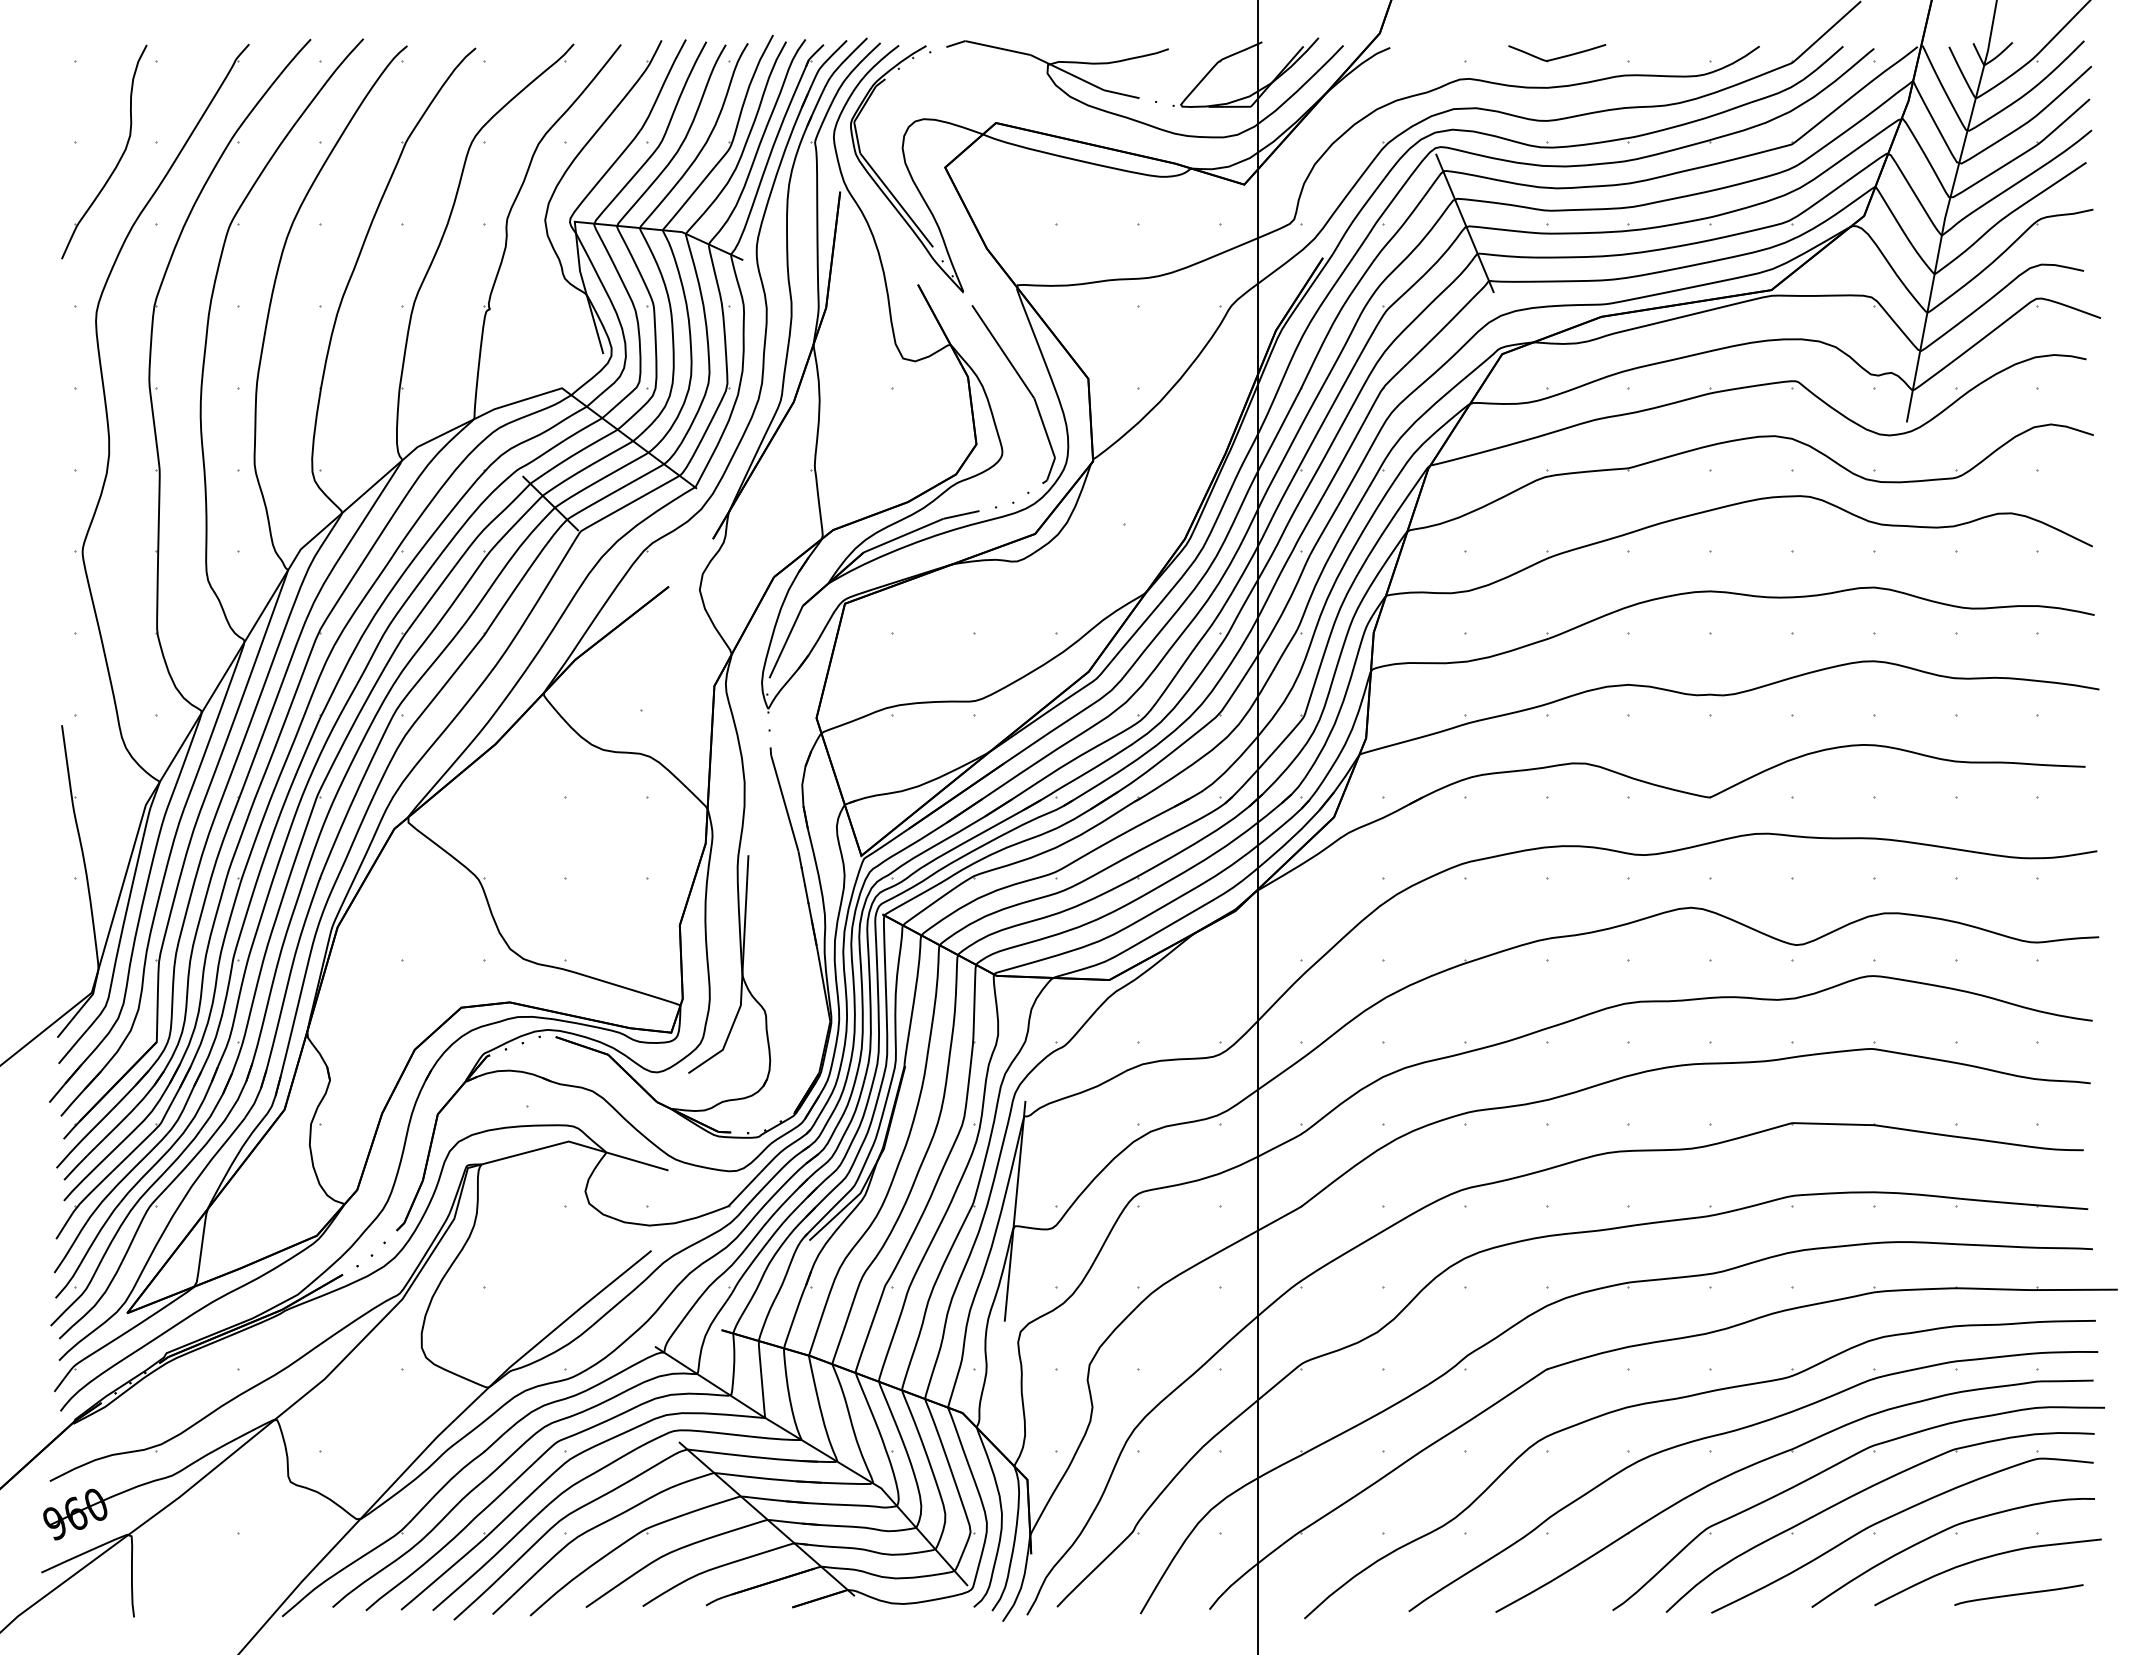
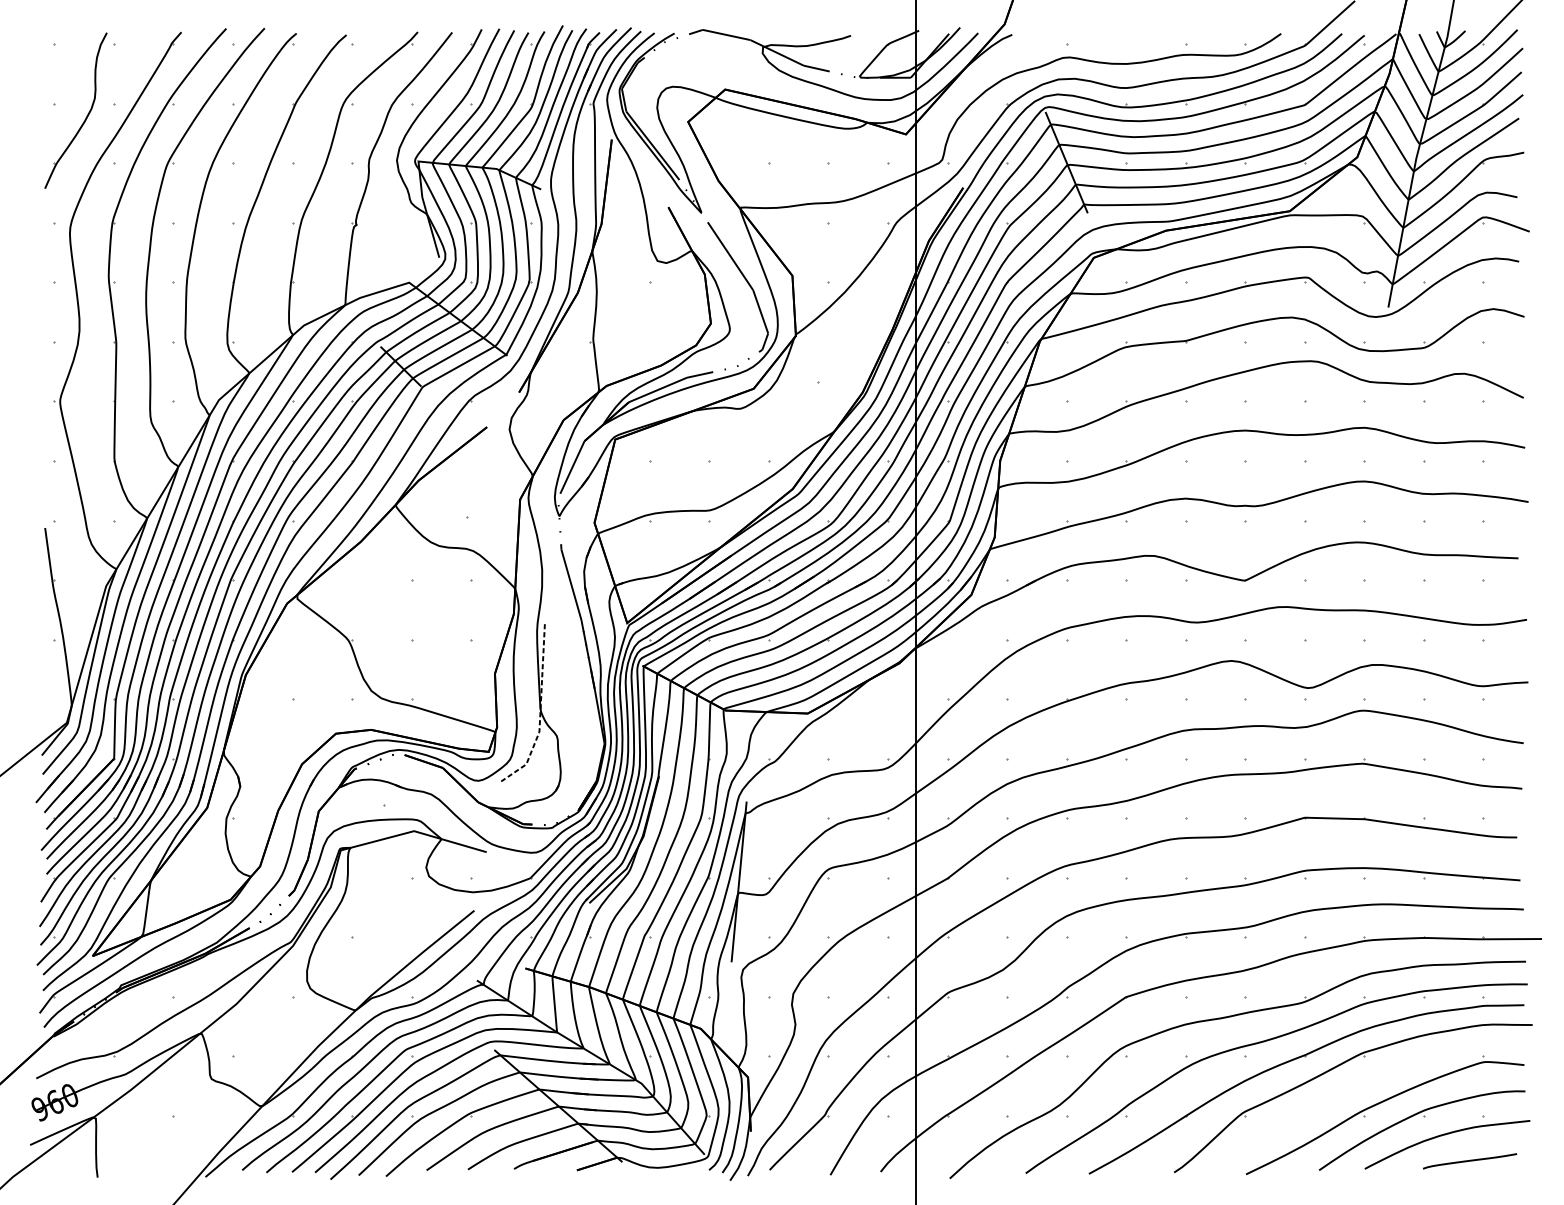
part: (1557, 53) -> (1134, 38), removed
line: (742, 975) -> (540, 710), solid -> dashed
part: (1864, 1491) -> (1357, 1085), removed

